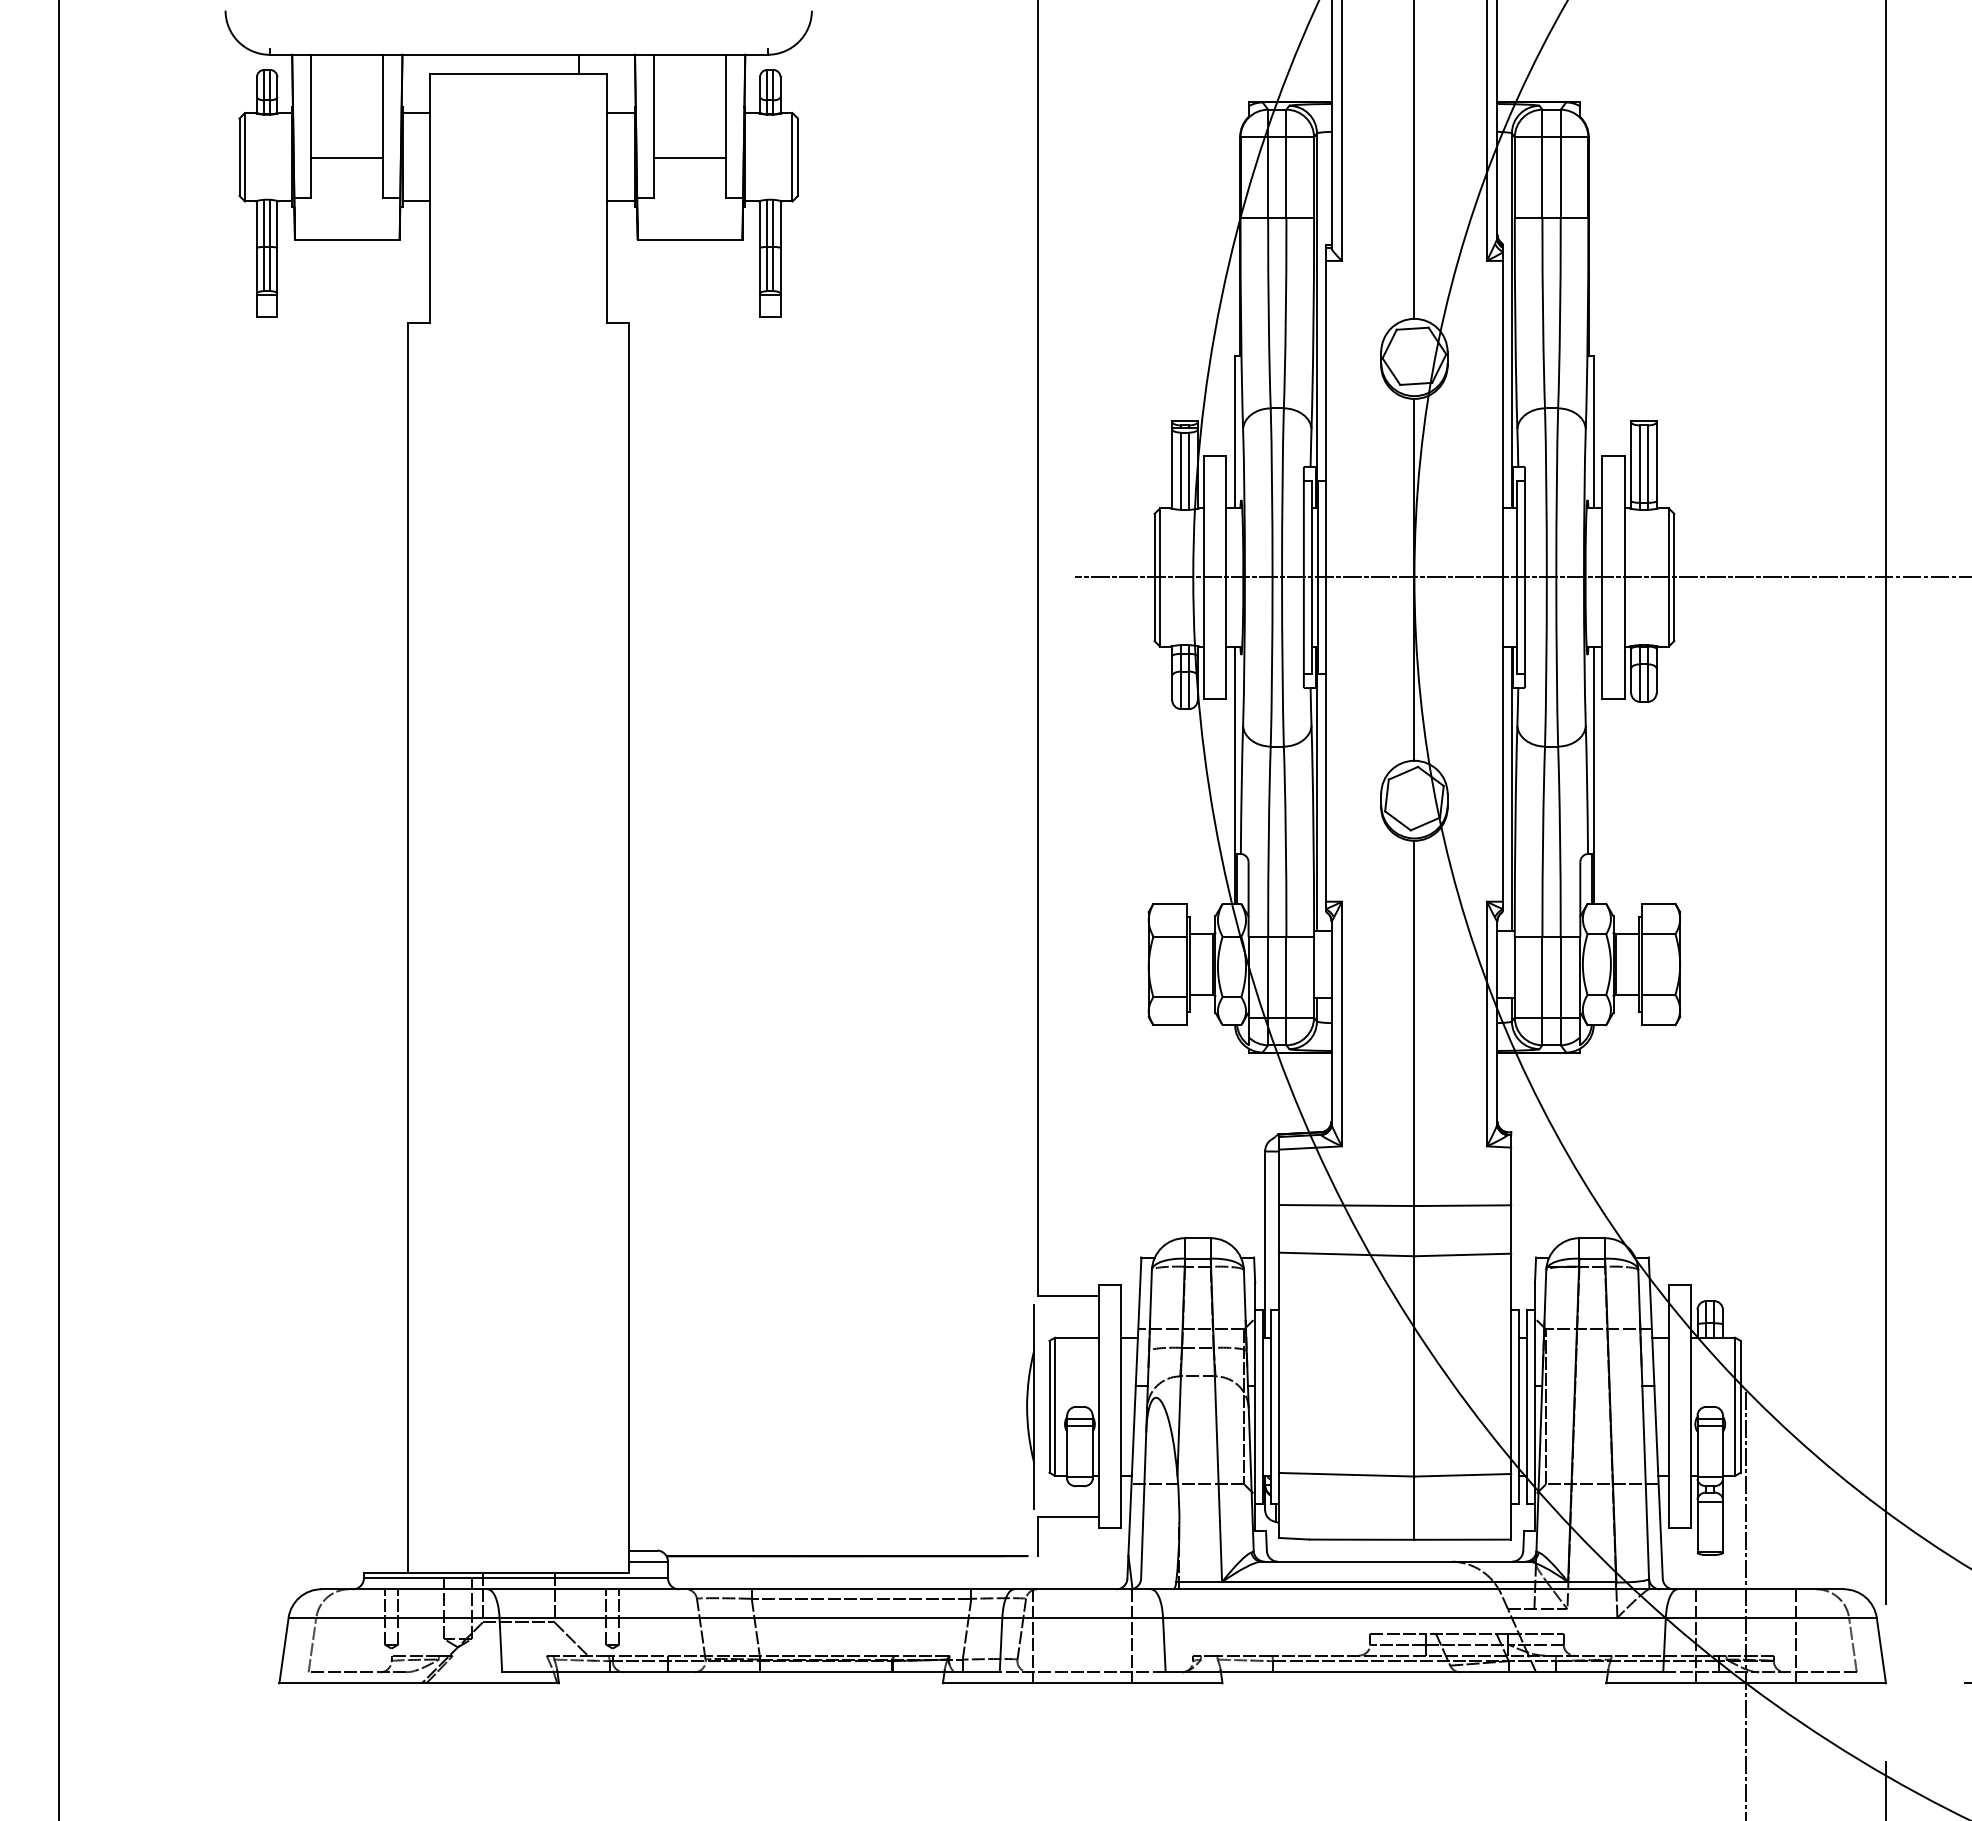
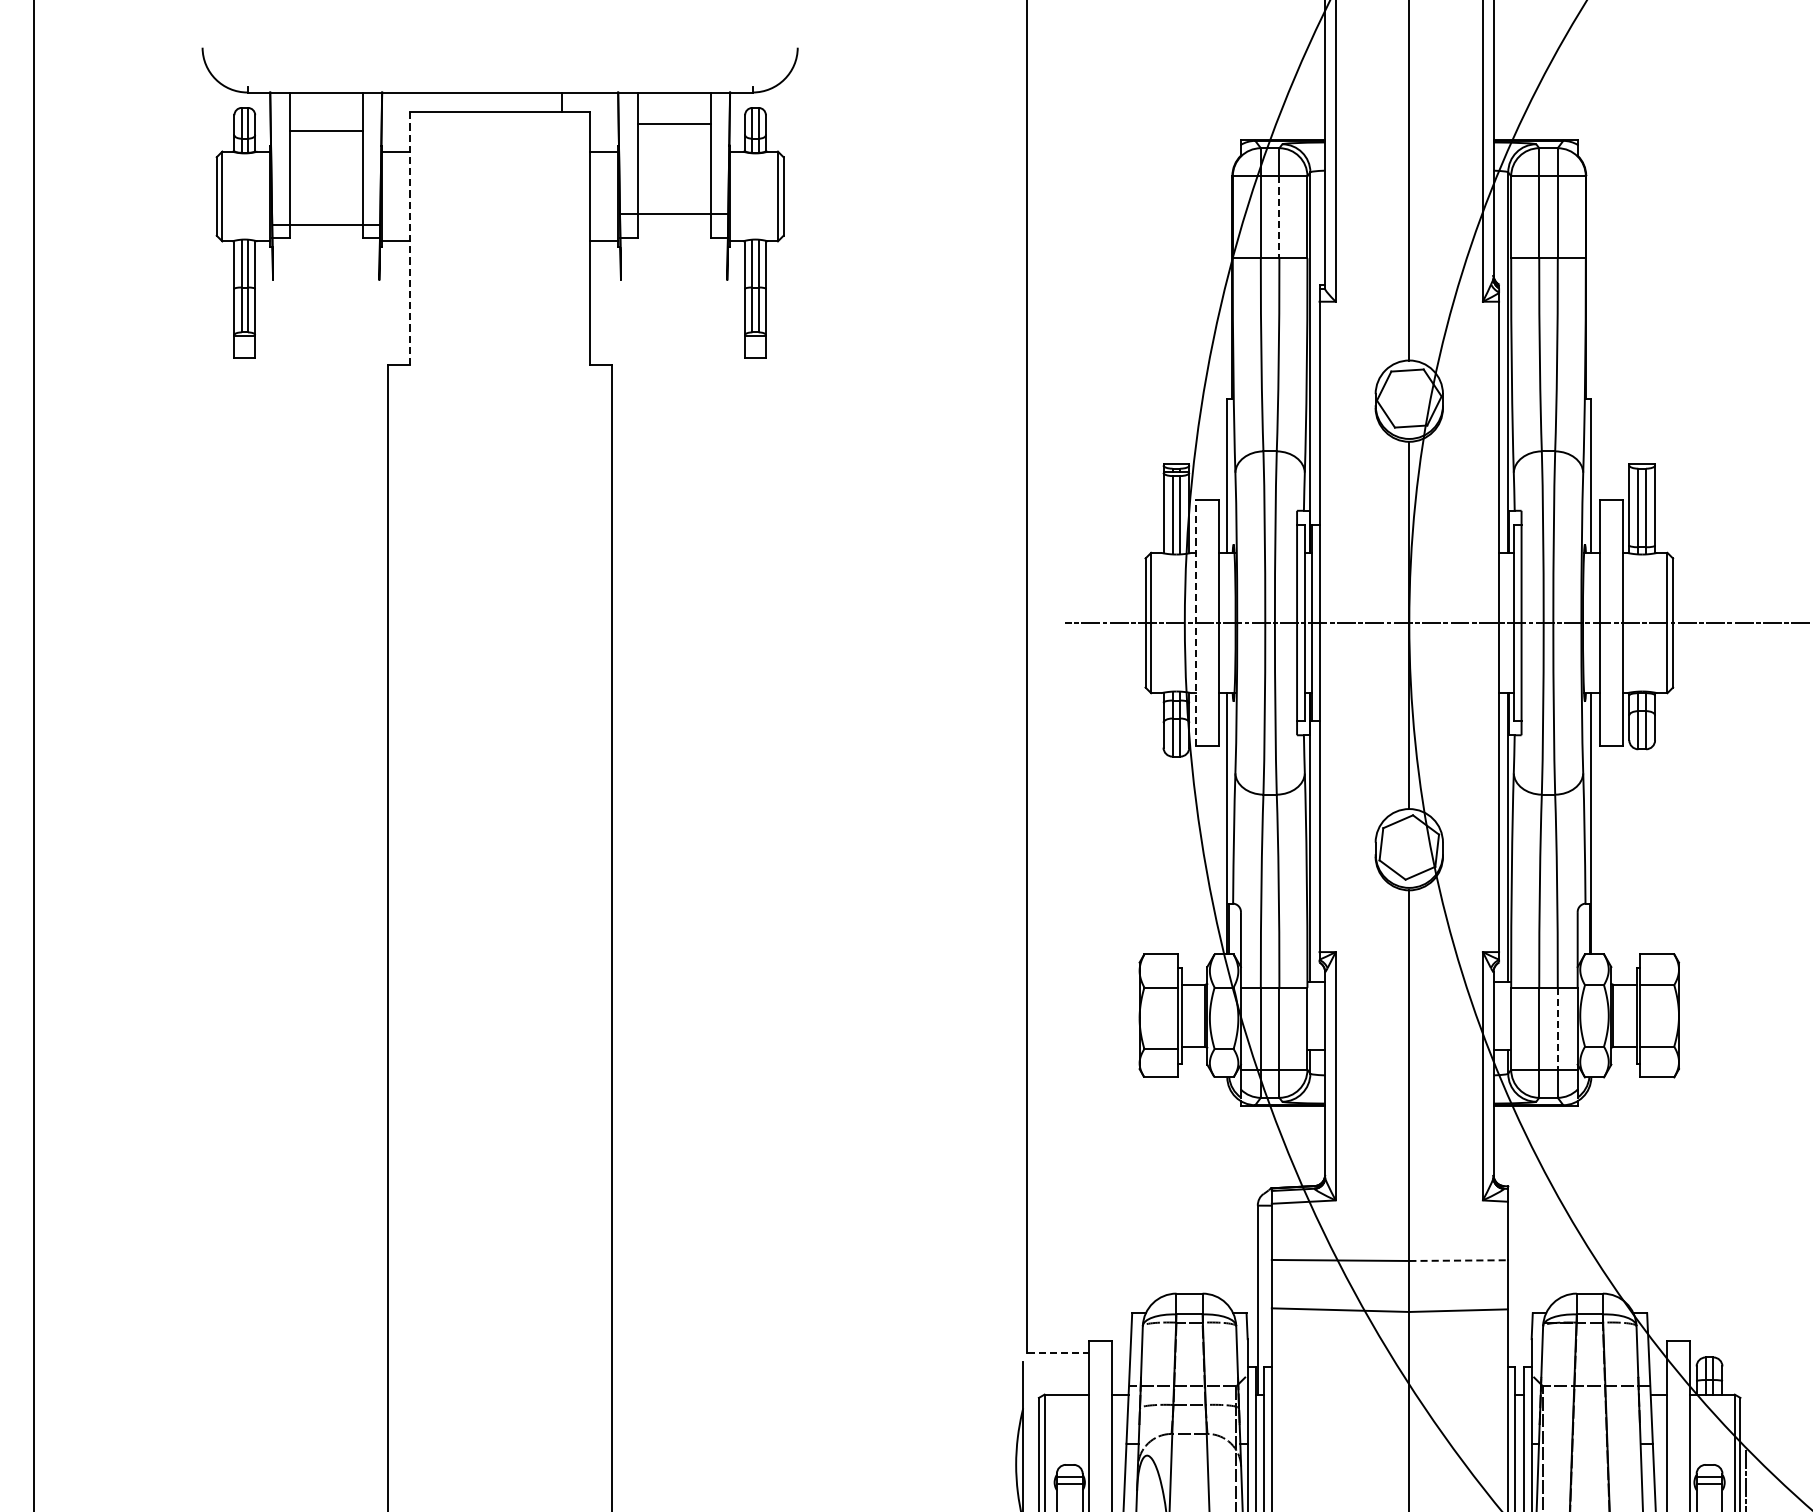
line: (347, 157) -> (326, 130), moved
line: (690, 157) -> (674, 123), moved
line: (1286, 178) -> (1279, 218), solid -> dashed
line: (430, 199) -> (410, 239), solid -> dashed
line: (346, 240) -> (325, 225), moved
line: (689, 240) -> (673, 213), moved
line: (1204, 577) -> (1196, 623), solid -> dashed
line: (1560, 977) -> (1557, 1029), solid -> dashed
line: (1463, 1205) -> (1459, 1260), solid -> dashed
line: (1068, 1296) -> (1058, 1352), solid -> dashed

